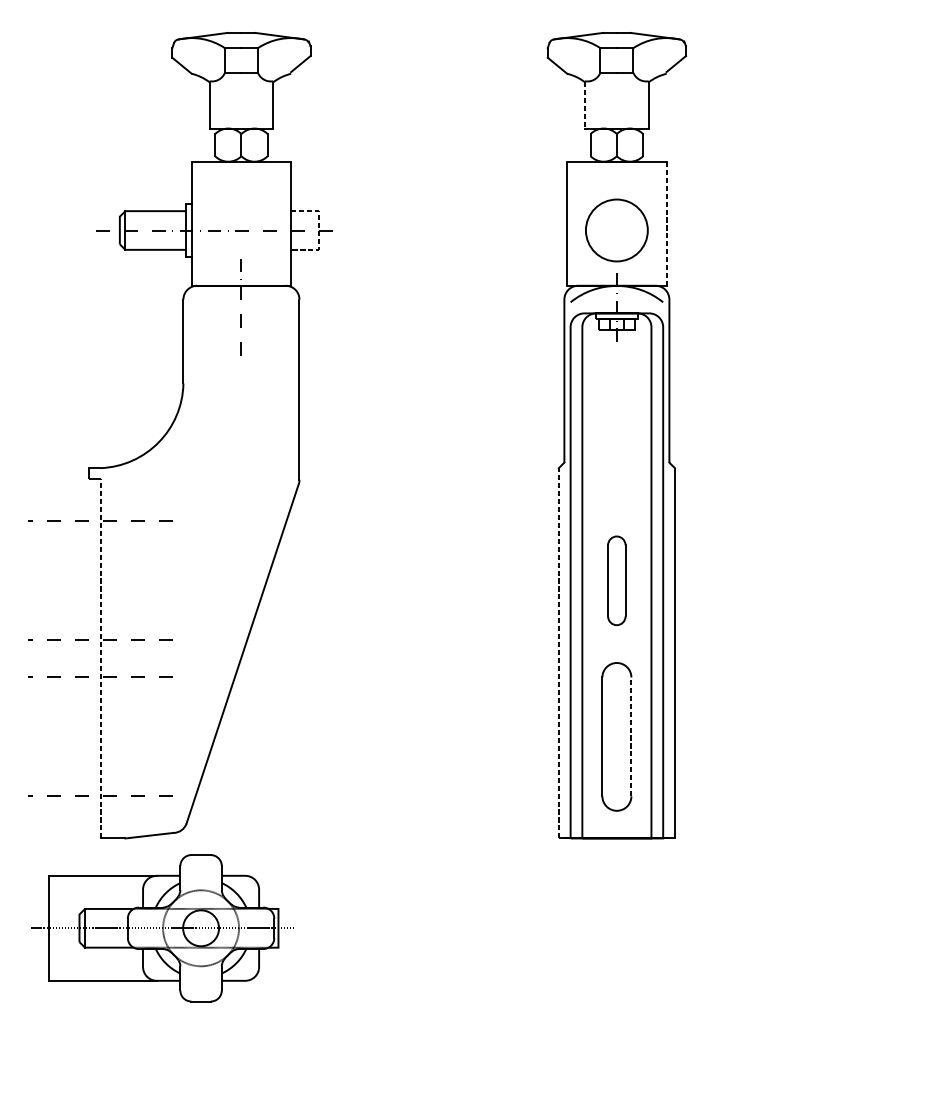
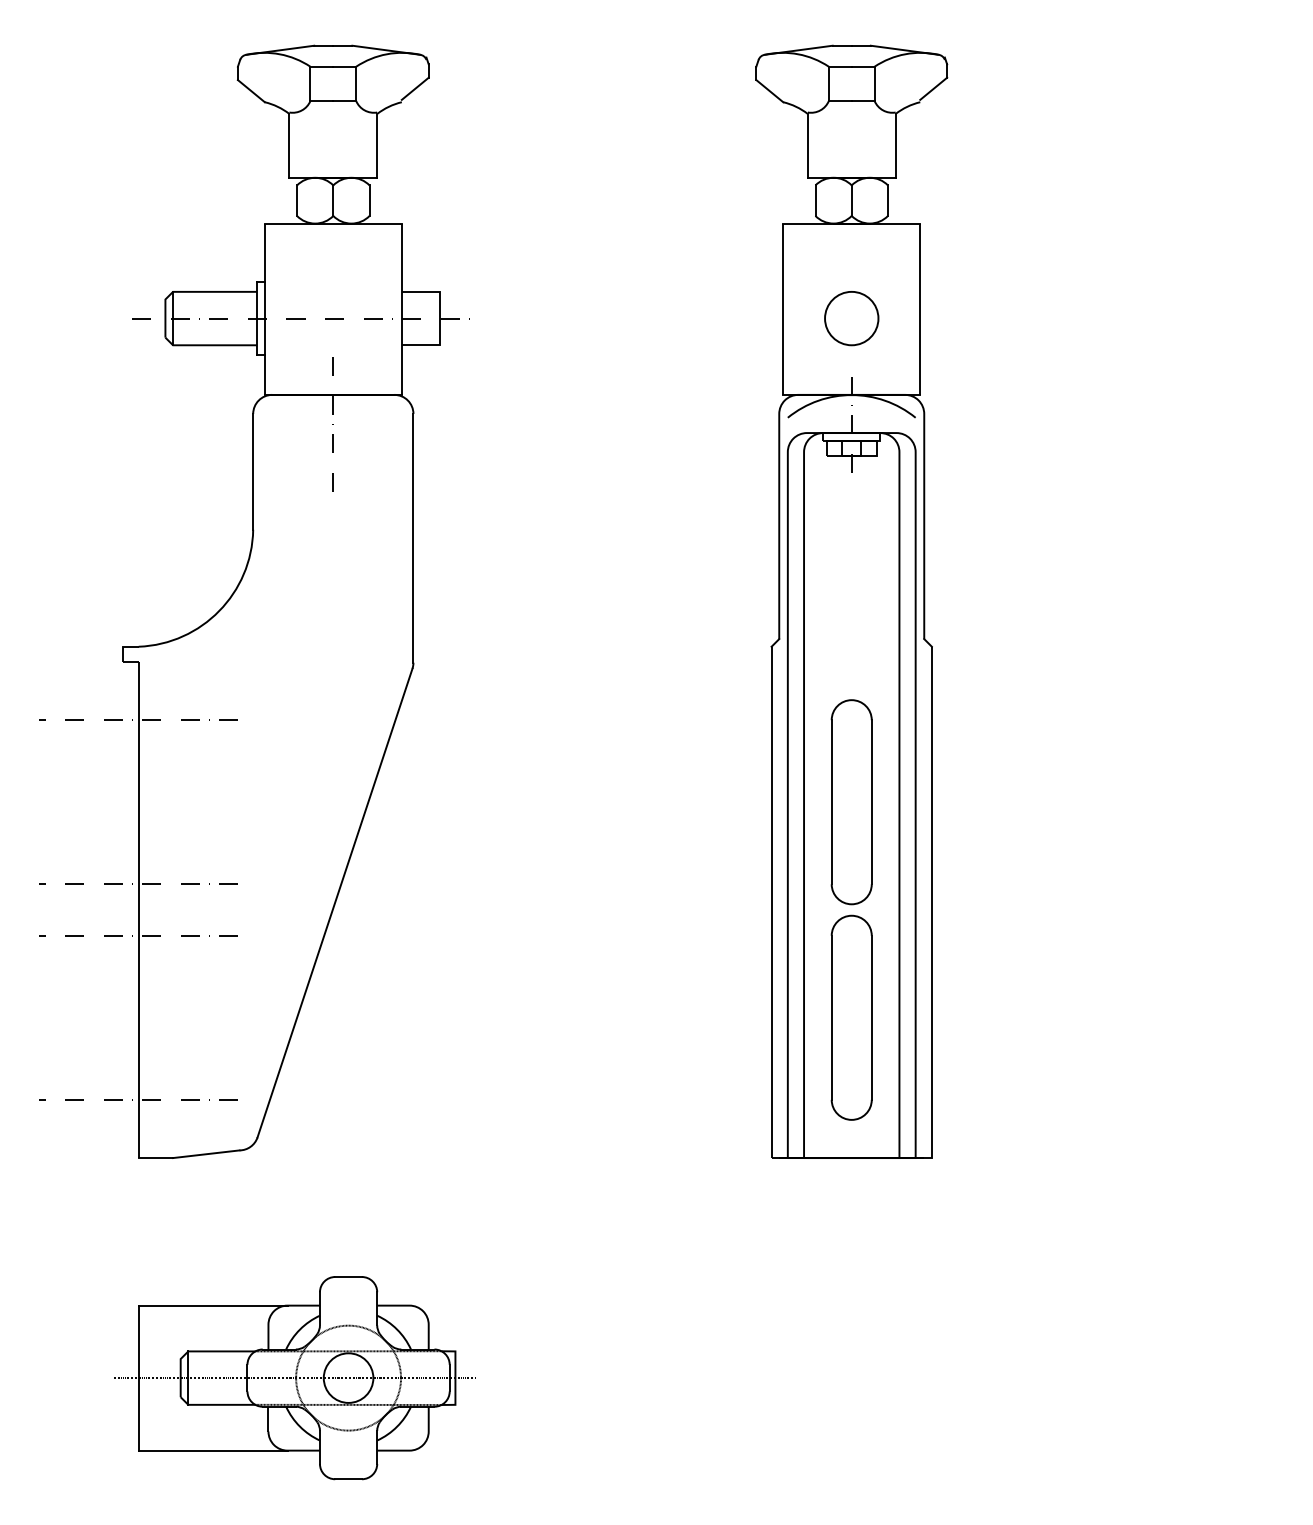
line: (584, 105) -> (807, 145), dashed -> solid
line: (666, 223) -> (920, 309), dashed -> solid
line: (319, 230) -> (440, 318), dashed -> solid
circle: (616, 230) -> (851, 318), size x0.62
part: (616, 580) -> (851, 802), size x1.67
line: (558, 653) -> (771, 902), dashed -> solid
line: (100, 658) -> (138, 909), dashed -> solid
line: (631, 736) -> (871, 1017), dashed -> solid
part: (161, 928) -> (294, 1378), moved

